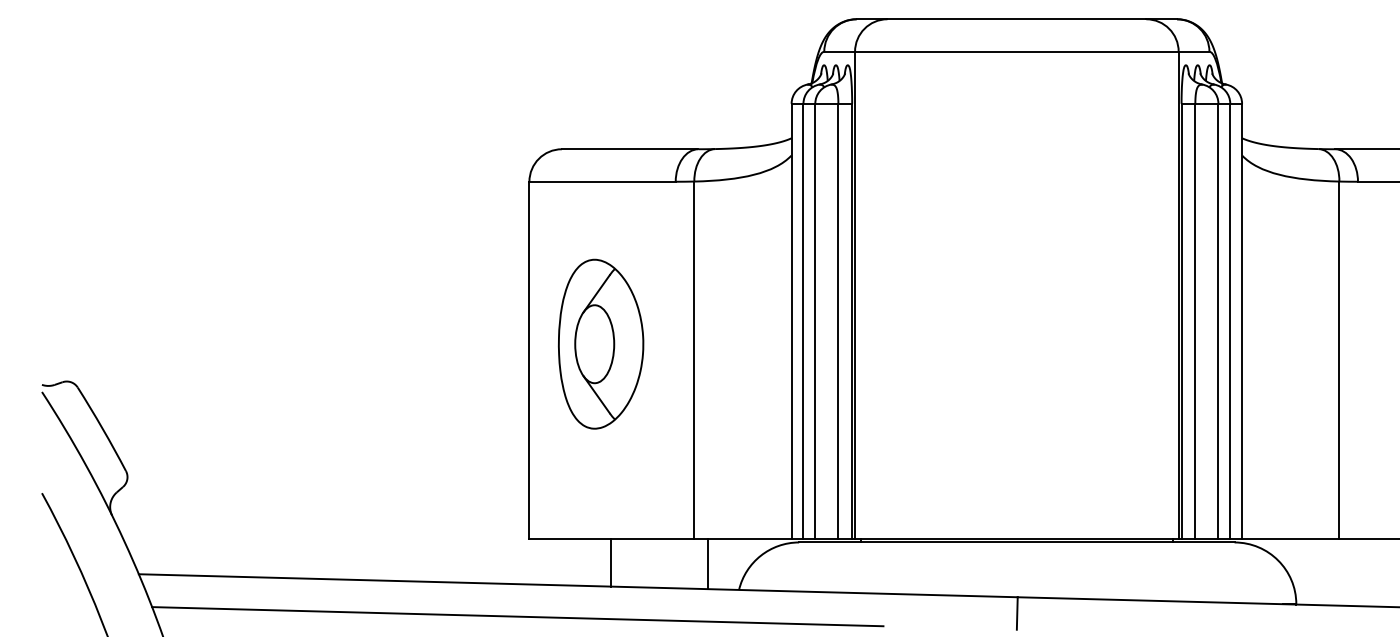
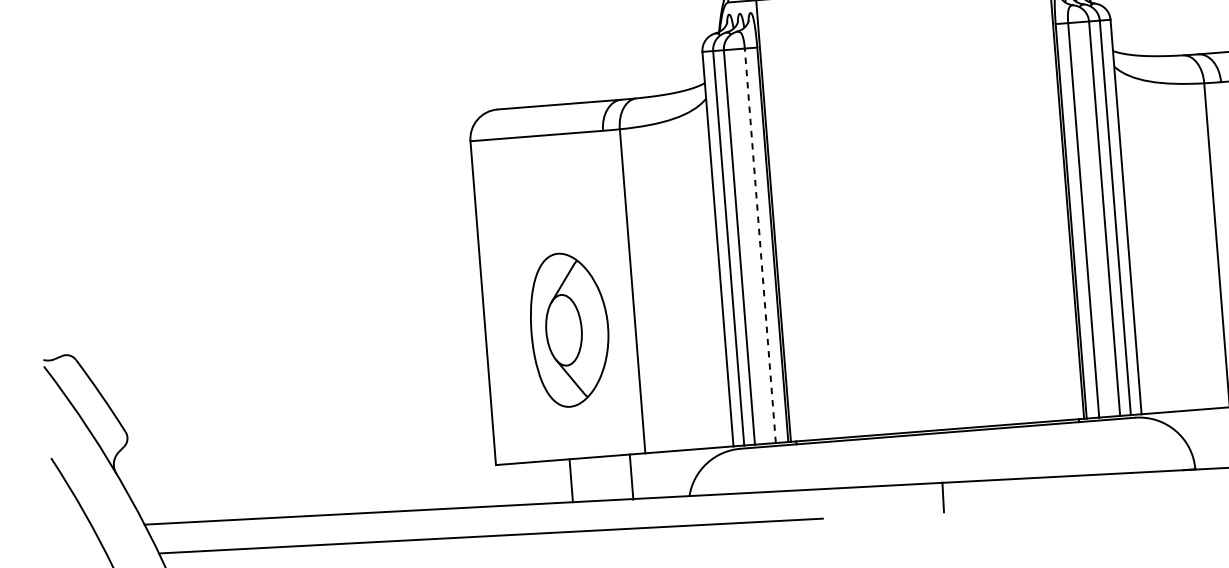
line: (838, 321) -> (760, 245), solid -> dashed
part: (601, 343) -> (570, 329), moved
line: (708, 564) -> (631, 477), moved

